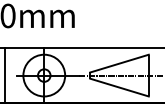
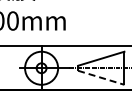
line: (5, 75) -> (10, 68), removed
line: (119, 87) -> (101, 77), solid -> dashed

